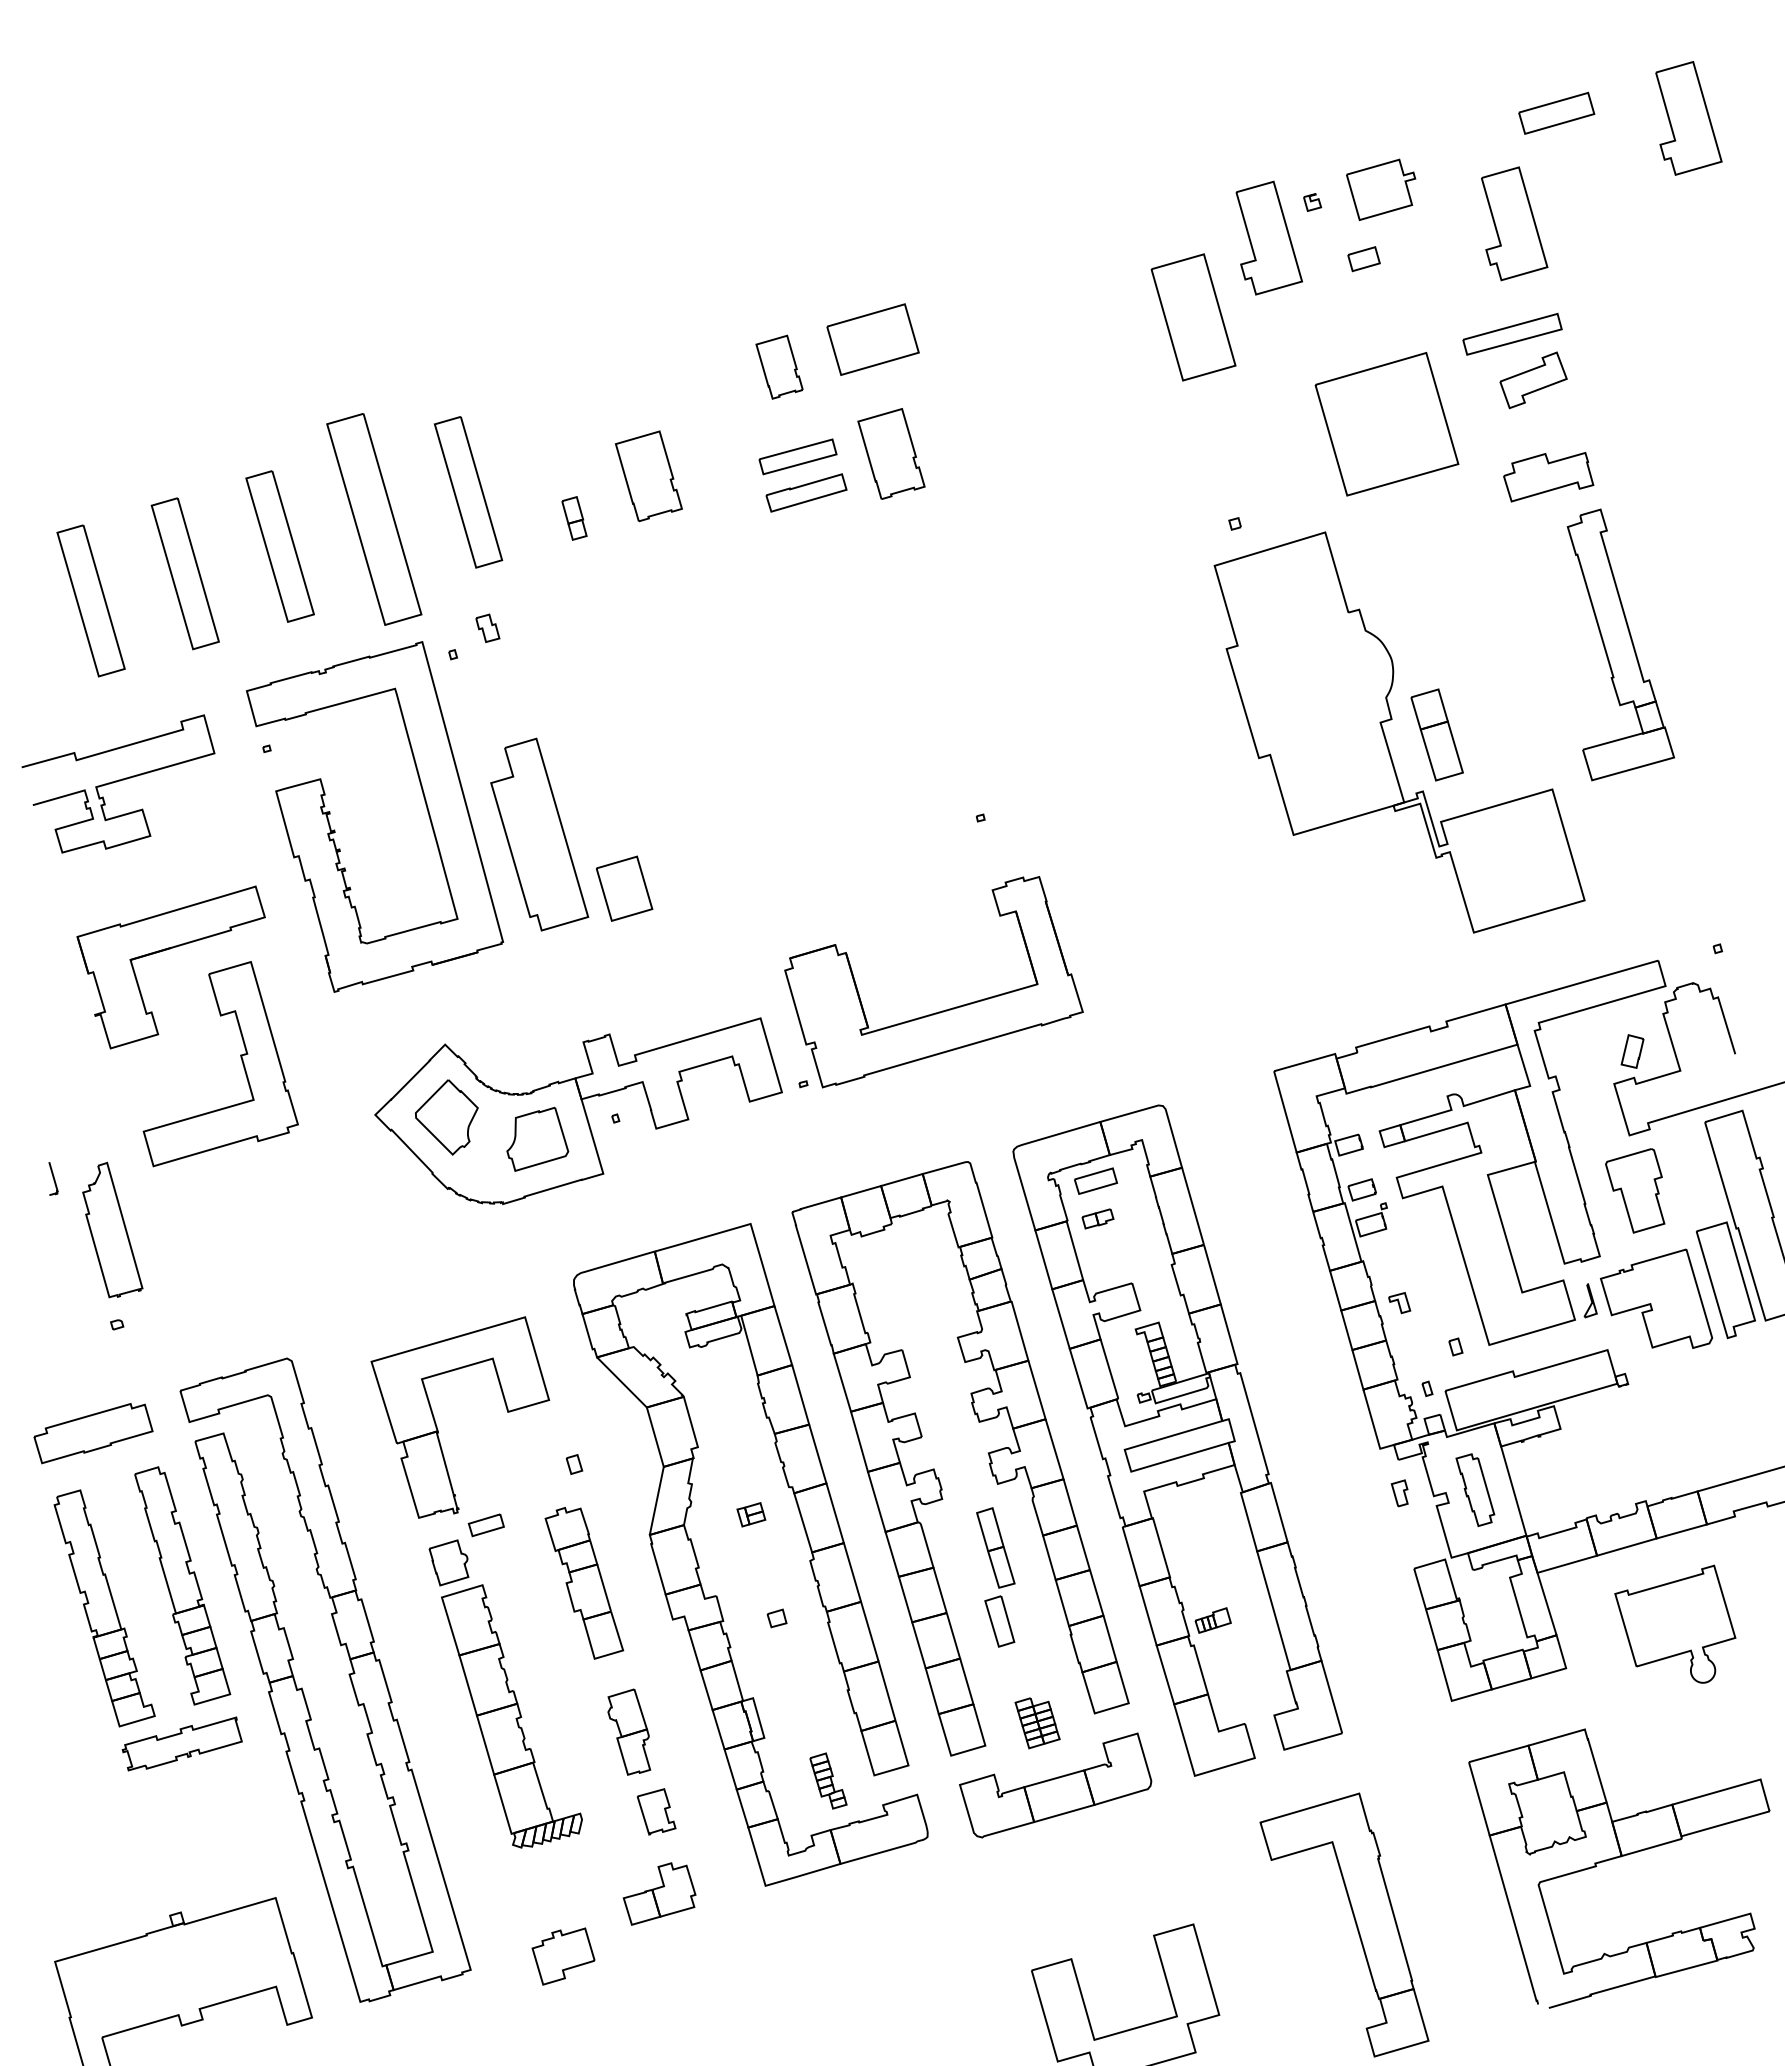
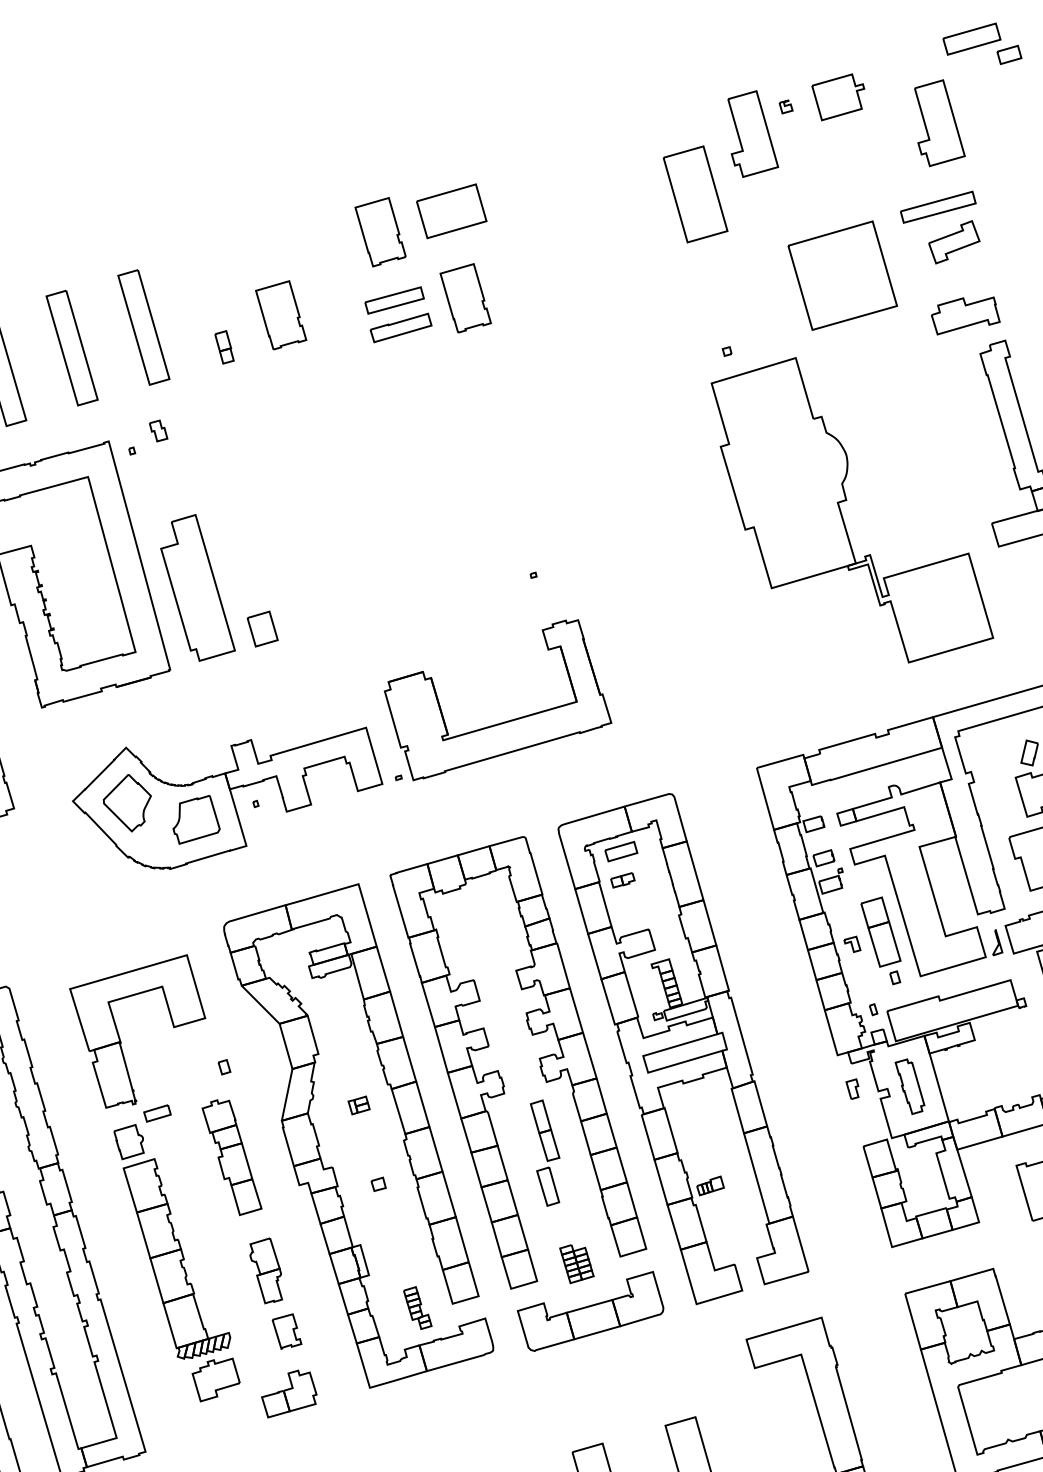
part: (1363, 259) -> (1009, 55), moved
part: (779, 367) -> (380, 232), size x1.43
part: (373, 519) -> (71, 348), size x0.71
part: (1436, 734) -> (880, 931), moved
part: (624, 888) -> (262, 628), size x0.71
part: (563, 1956) -> (216, 1379), moved

